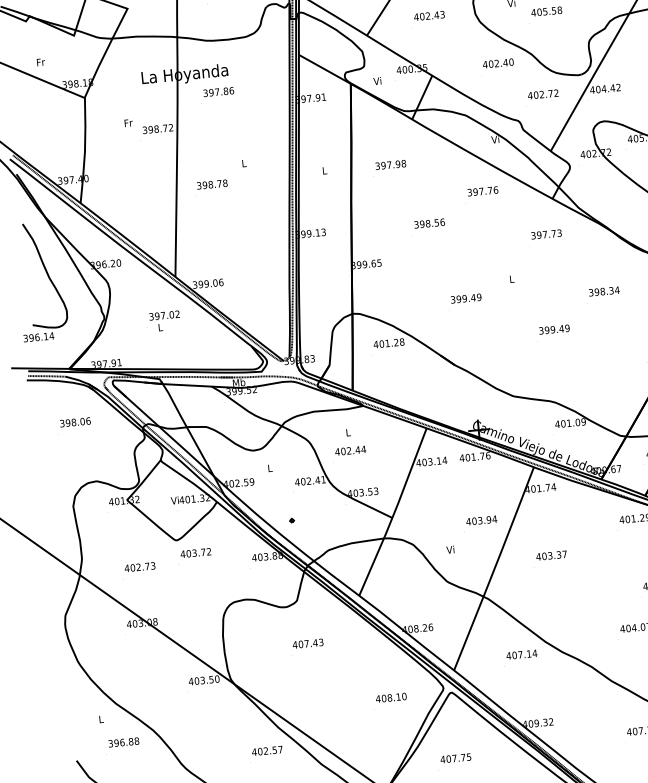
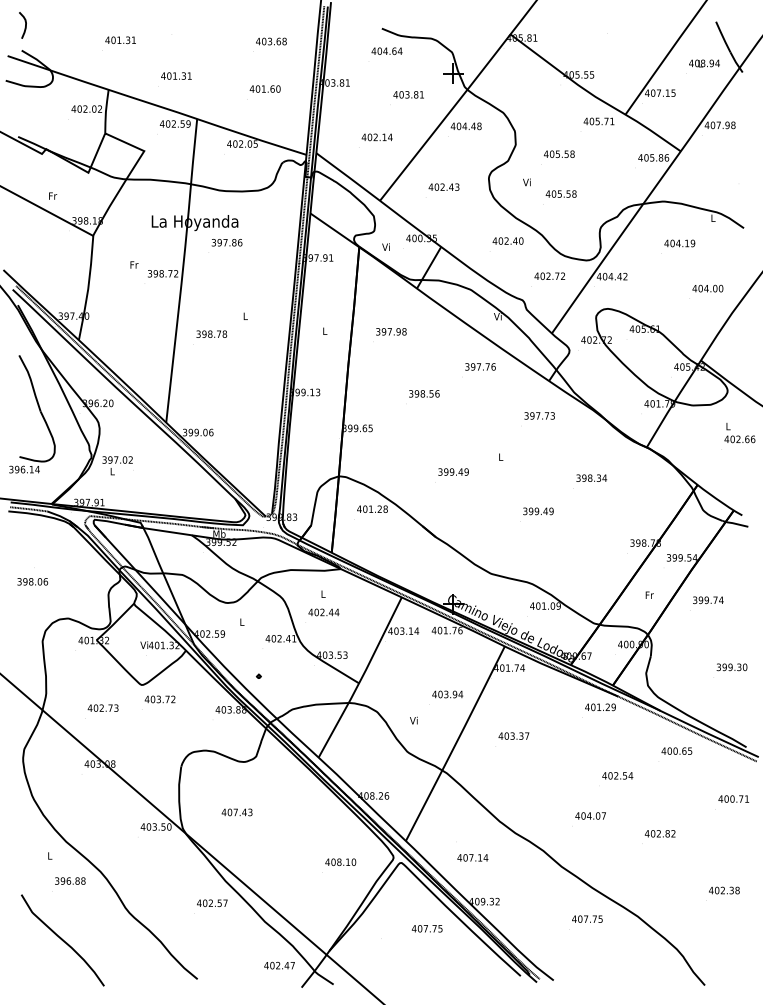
text: (164, 321) -> (117, 465), moved
text: (75, 422) -> (32, 581), moved
text: (307, 643) -> (236, 812), moved
text: (521, 654) -> (472, 857), moved
text: (455, 758) -> (426, 928), moved

